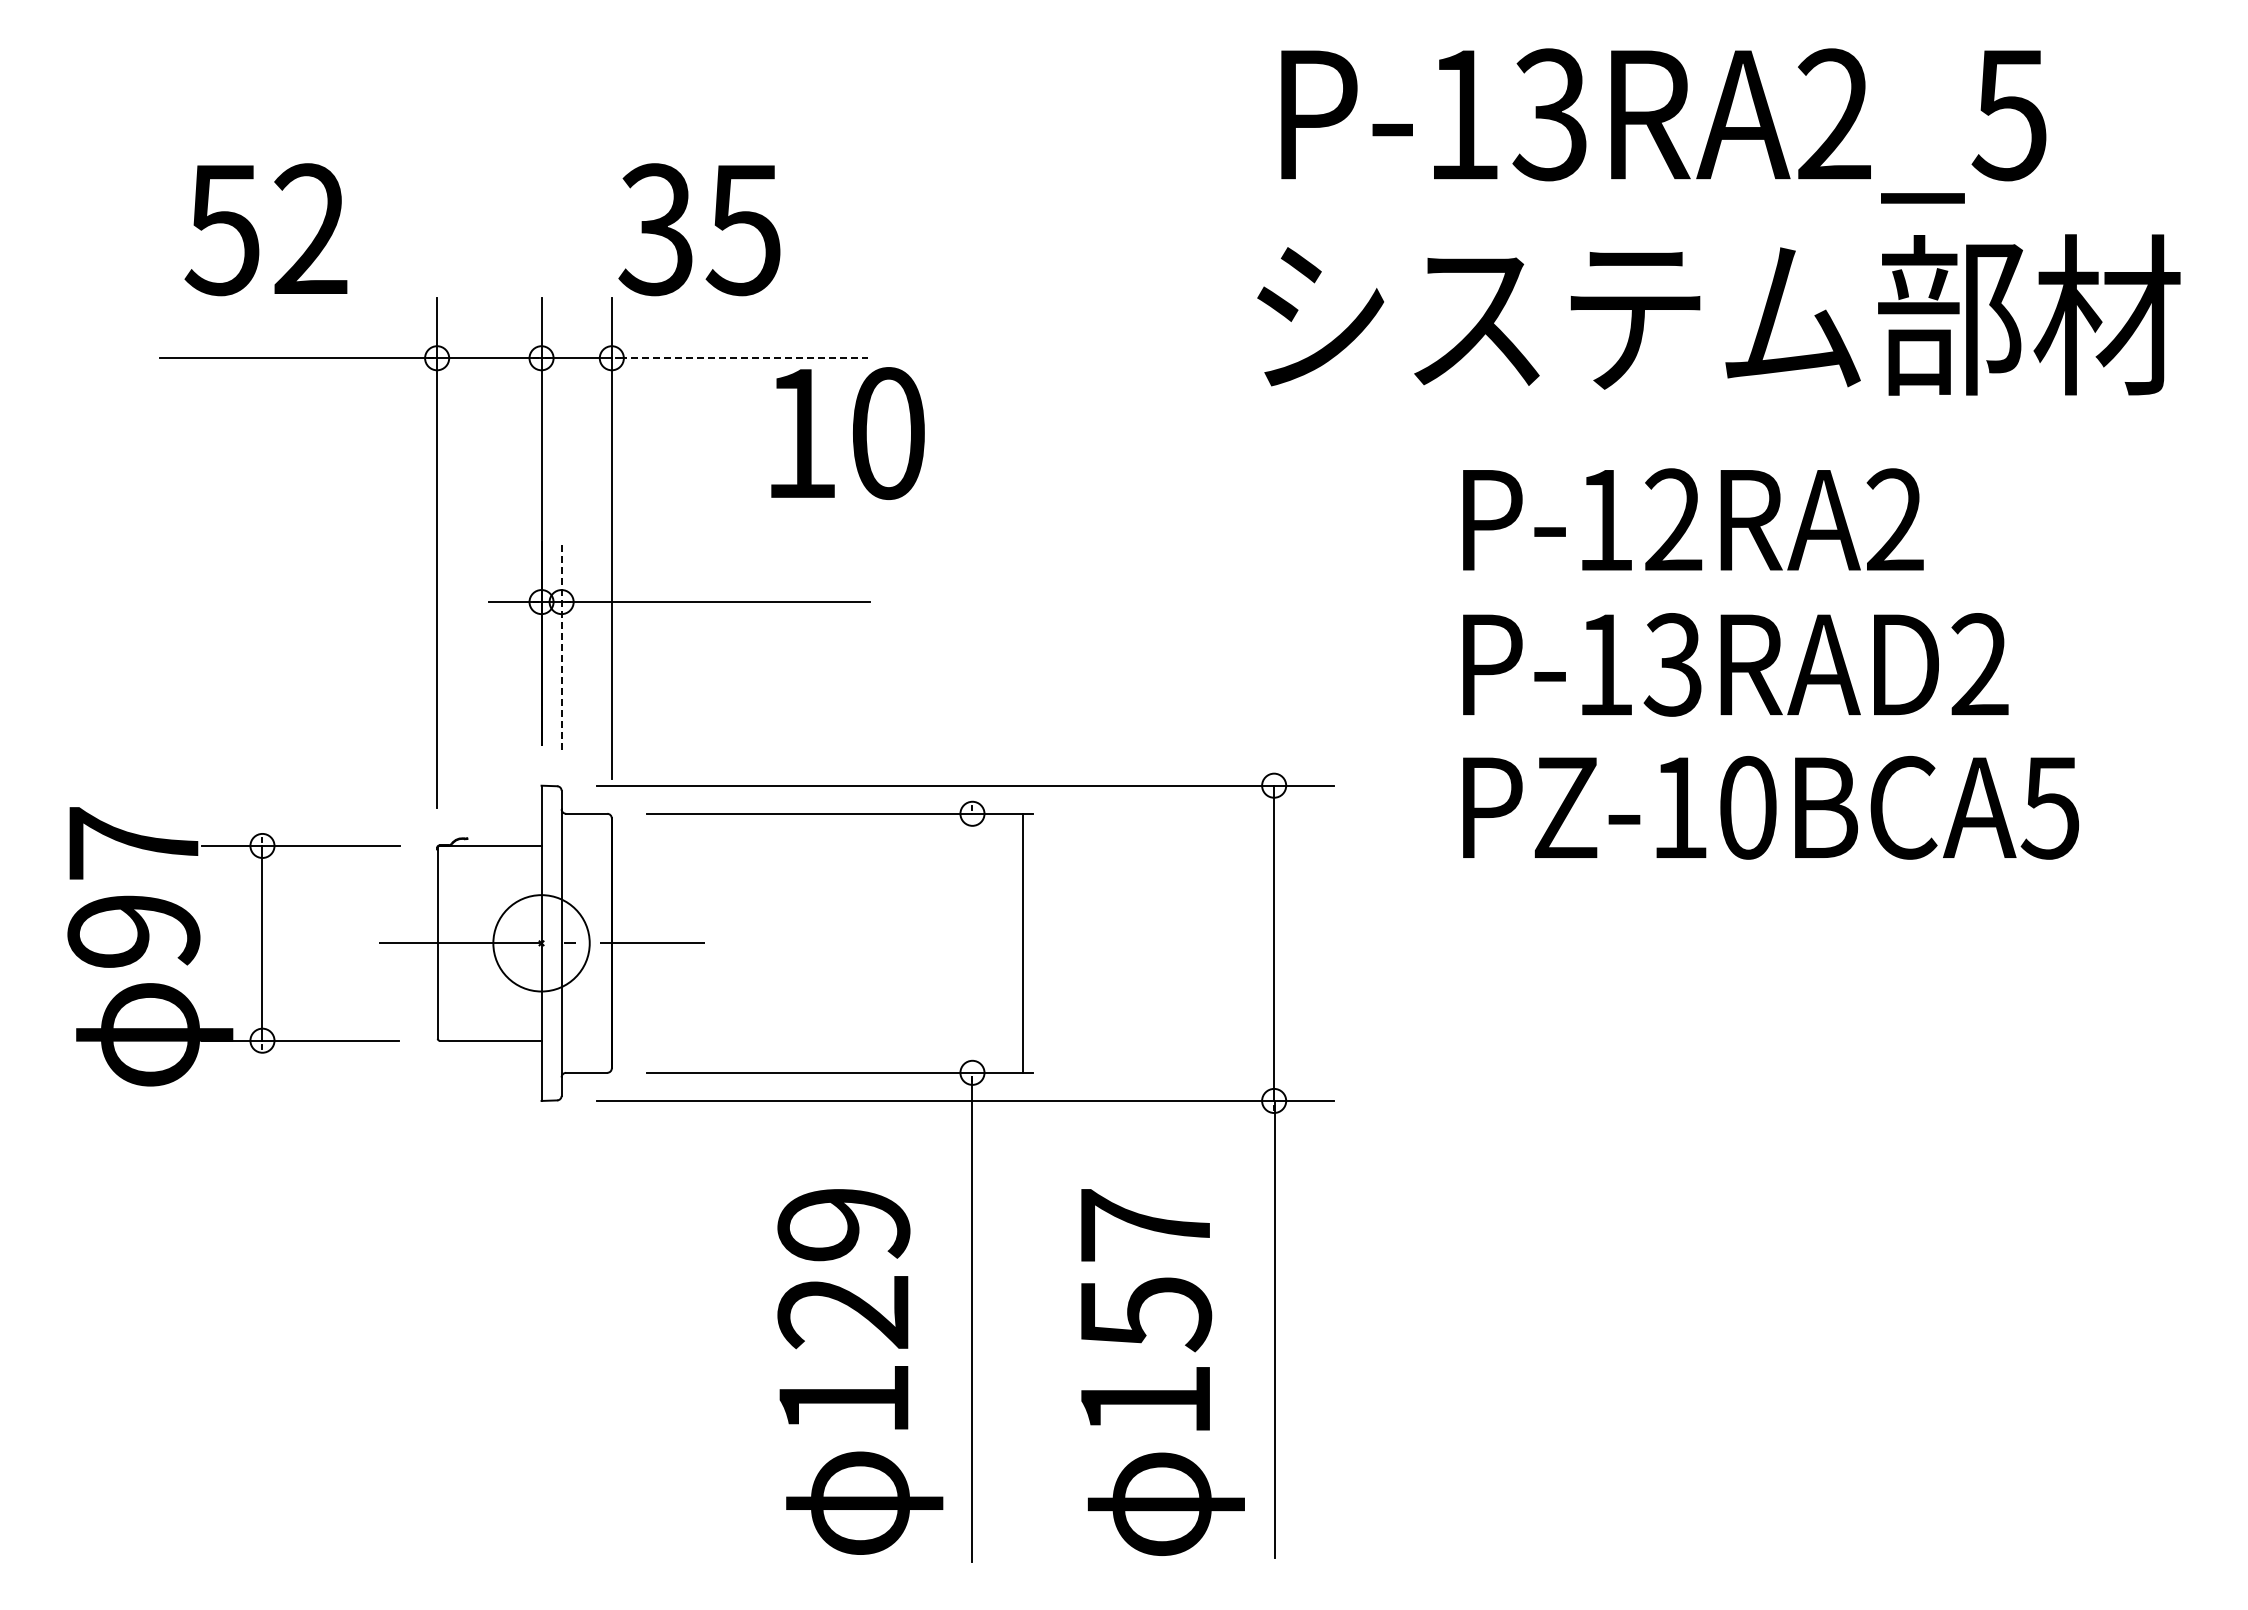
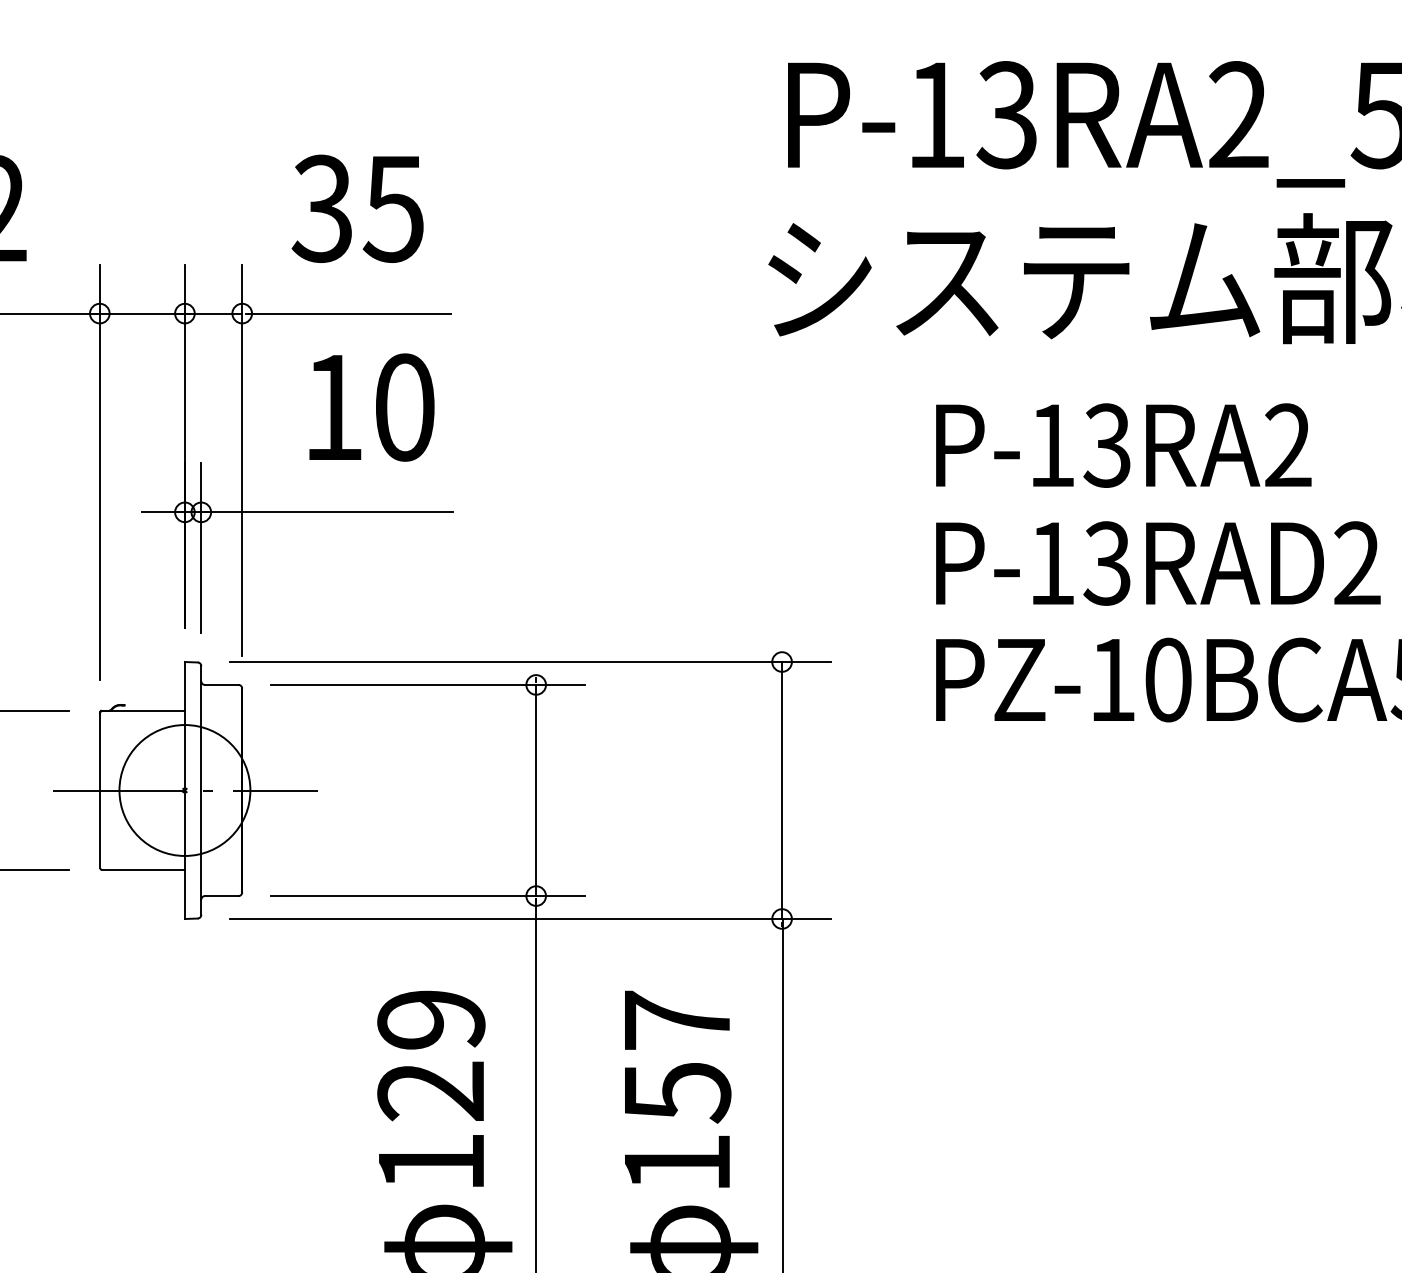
text: (699, 229) -> (357, 208), moved
line: (744, 358) -> (350, 313), dashed -> solid
text: (847, 433) -> (371, 407), moved
text: (1672, 520) -> (1106, 445), P-12RA2 -> P-13RA2
line: (561, 645) -> (201, 547), dashed -> solid
line: (1023, 942) -> (536, 789), moved
circle: (541, 943) -> (184, 790), size x1.67

